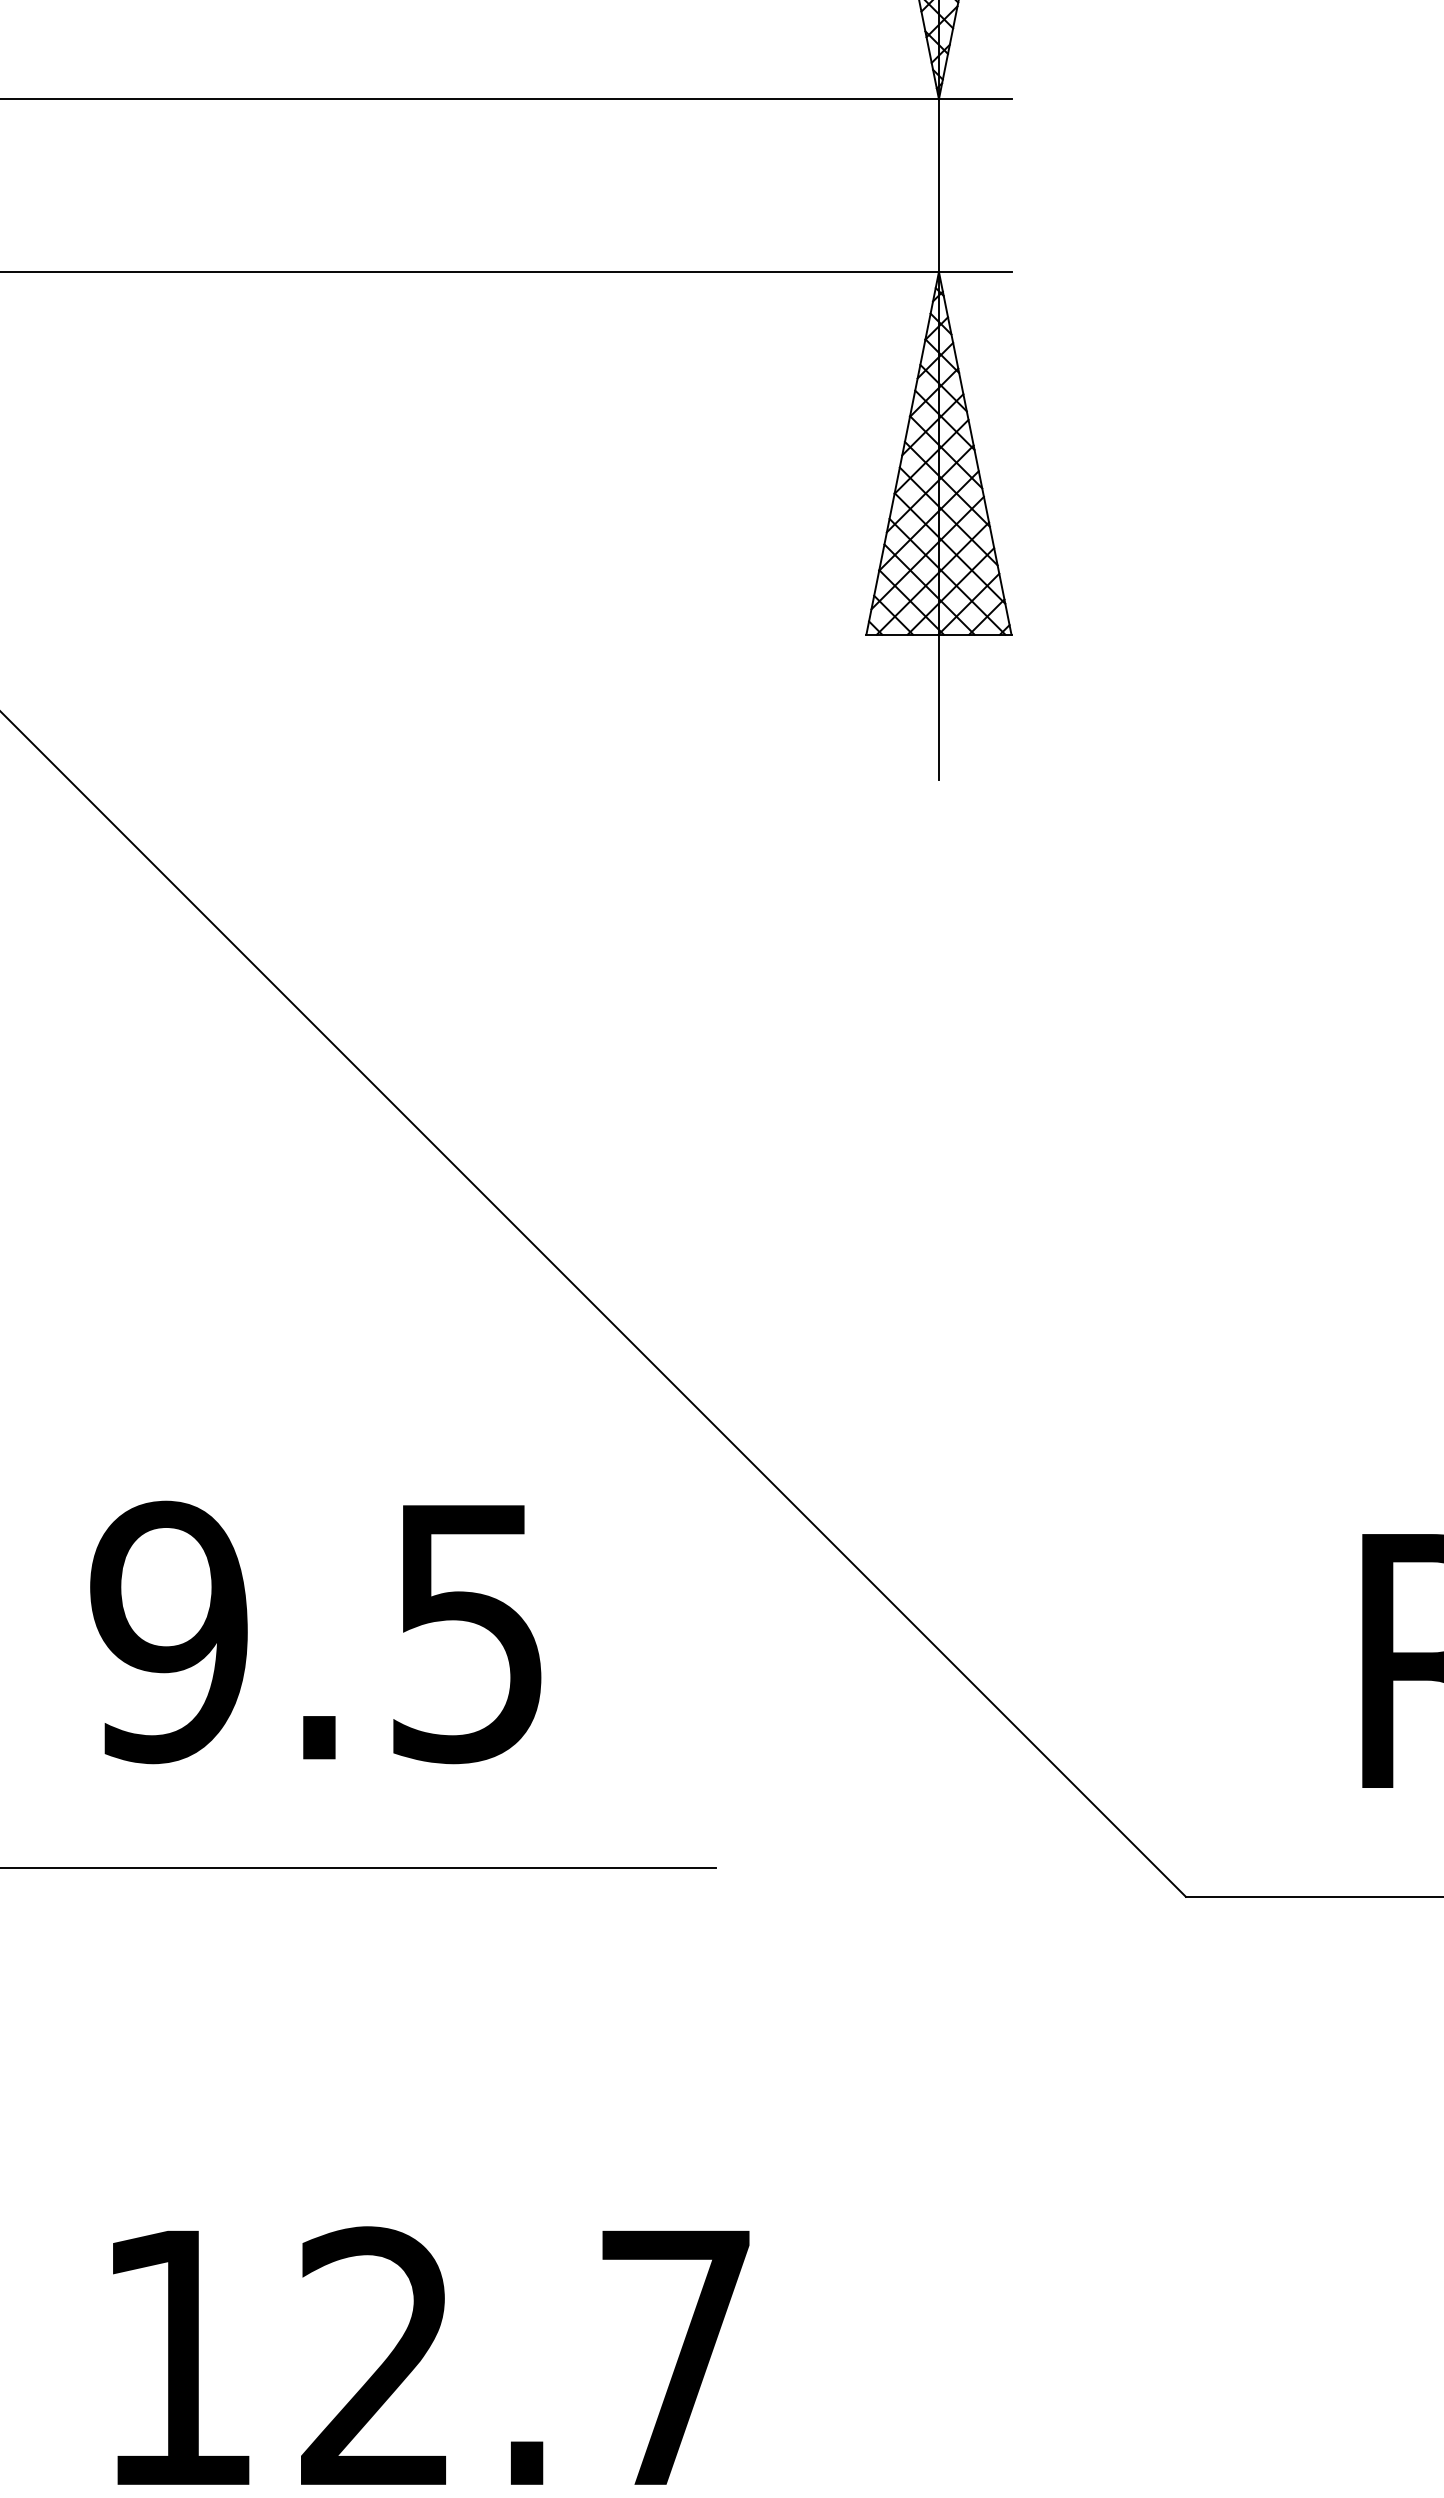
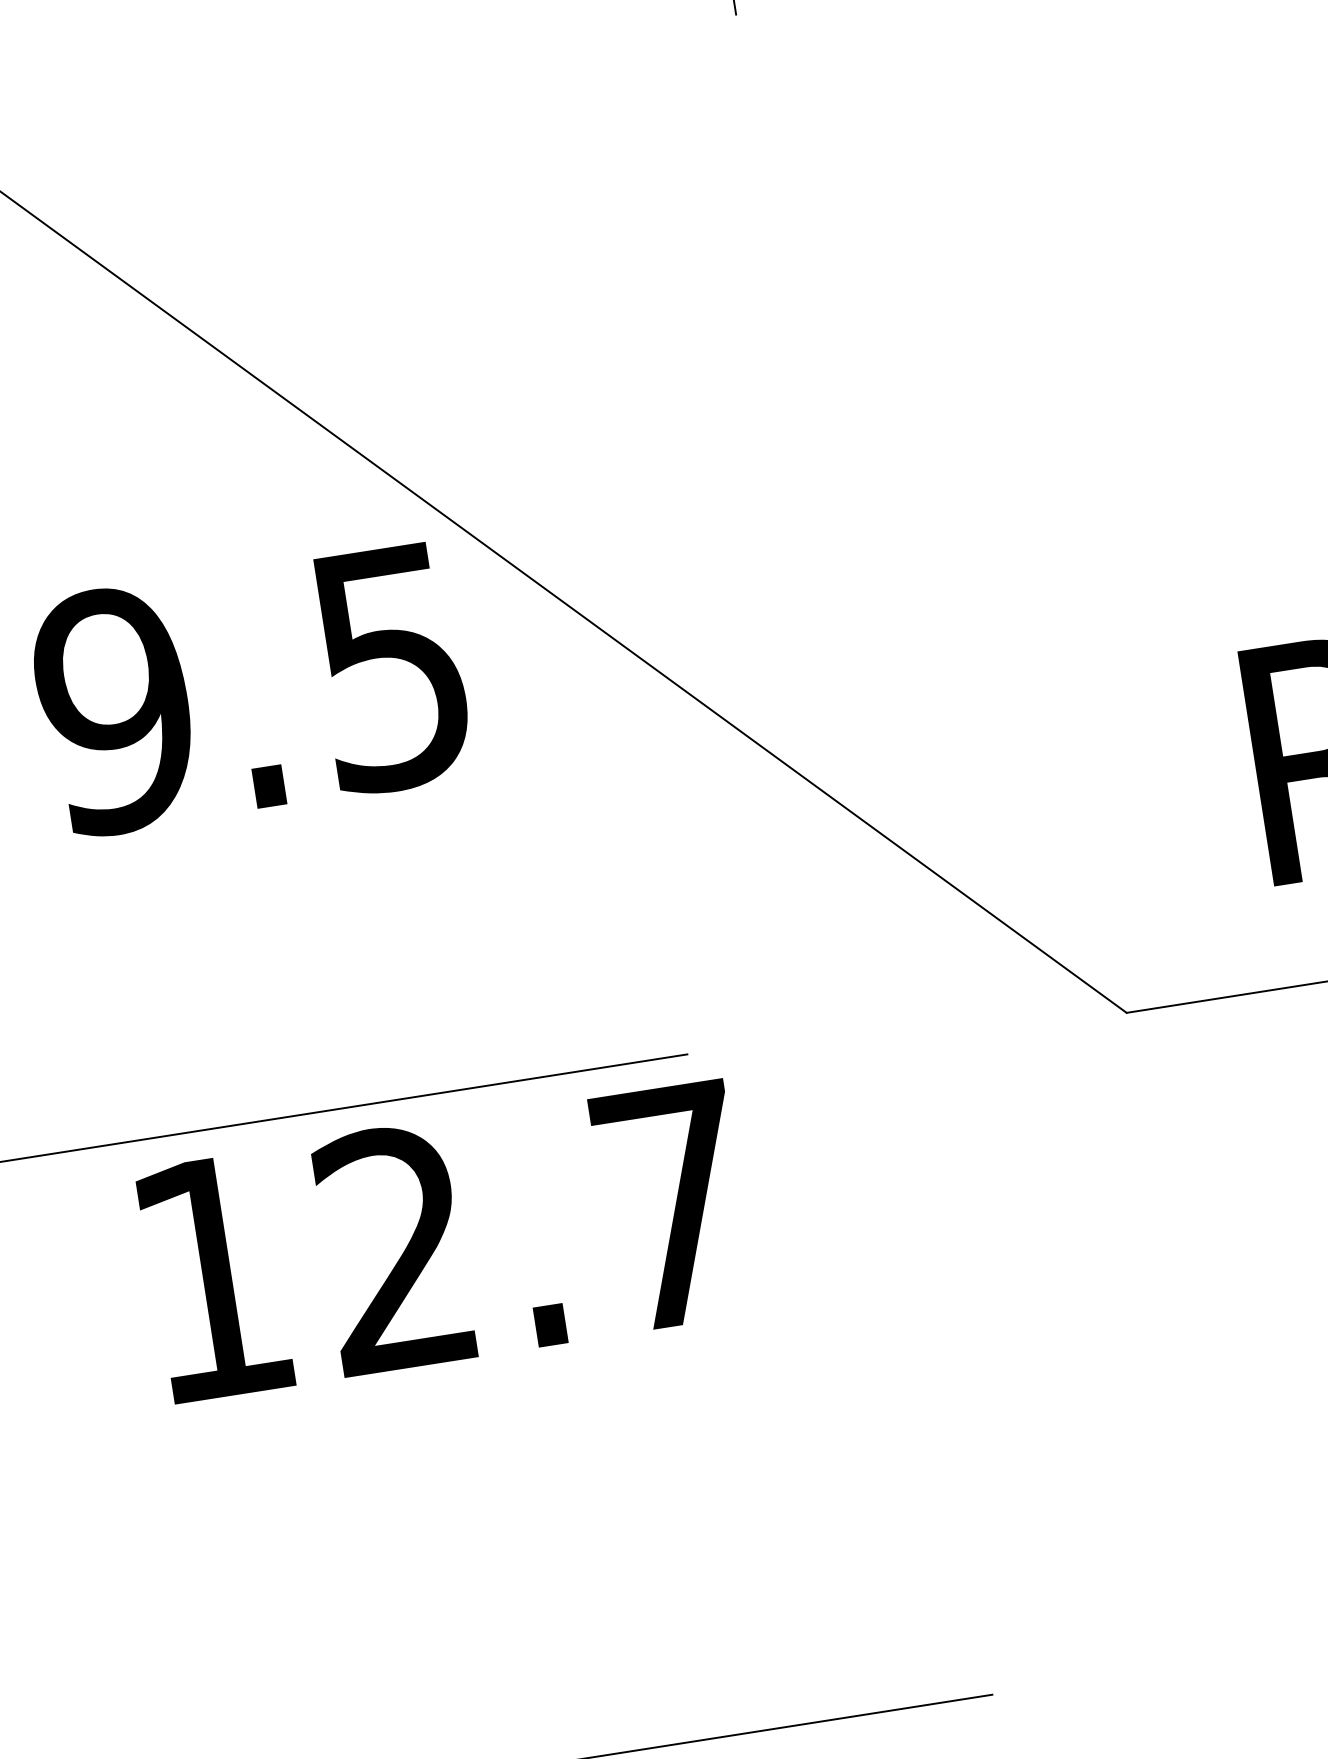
text: (315, 1632) -> (250, 689), moved
text: (431, 2355) -> (446, 1239), moved

